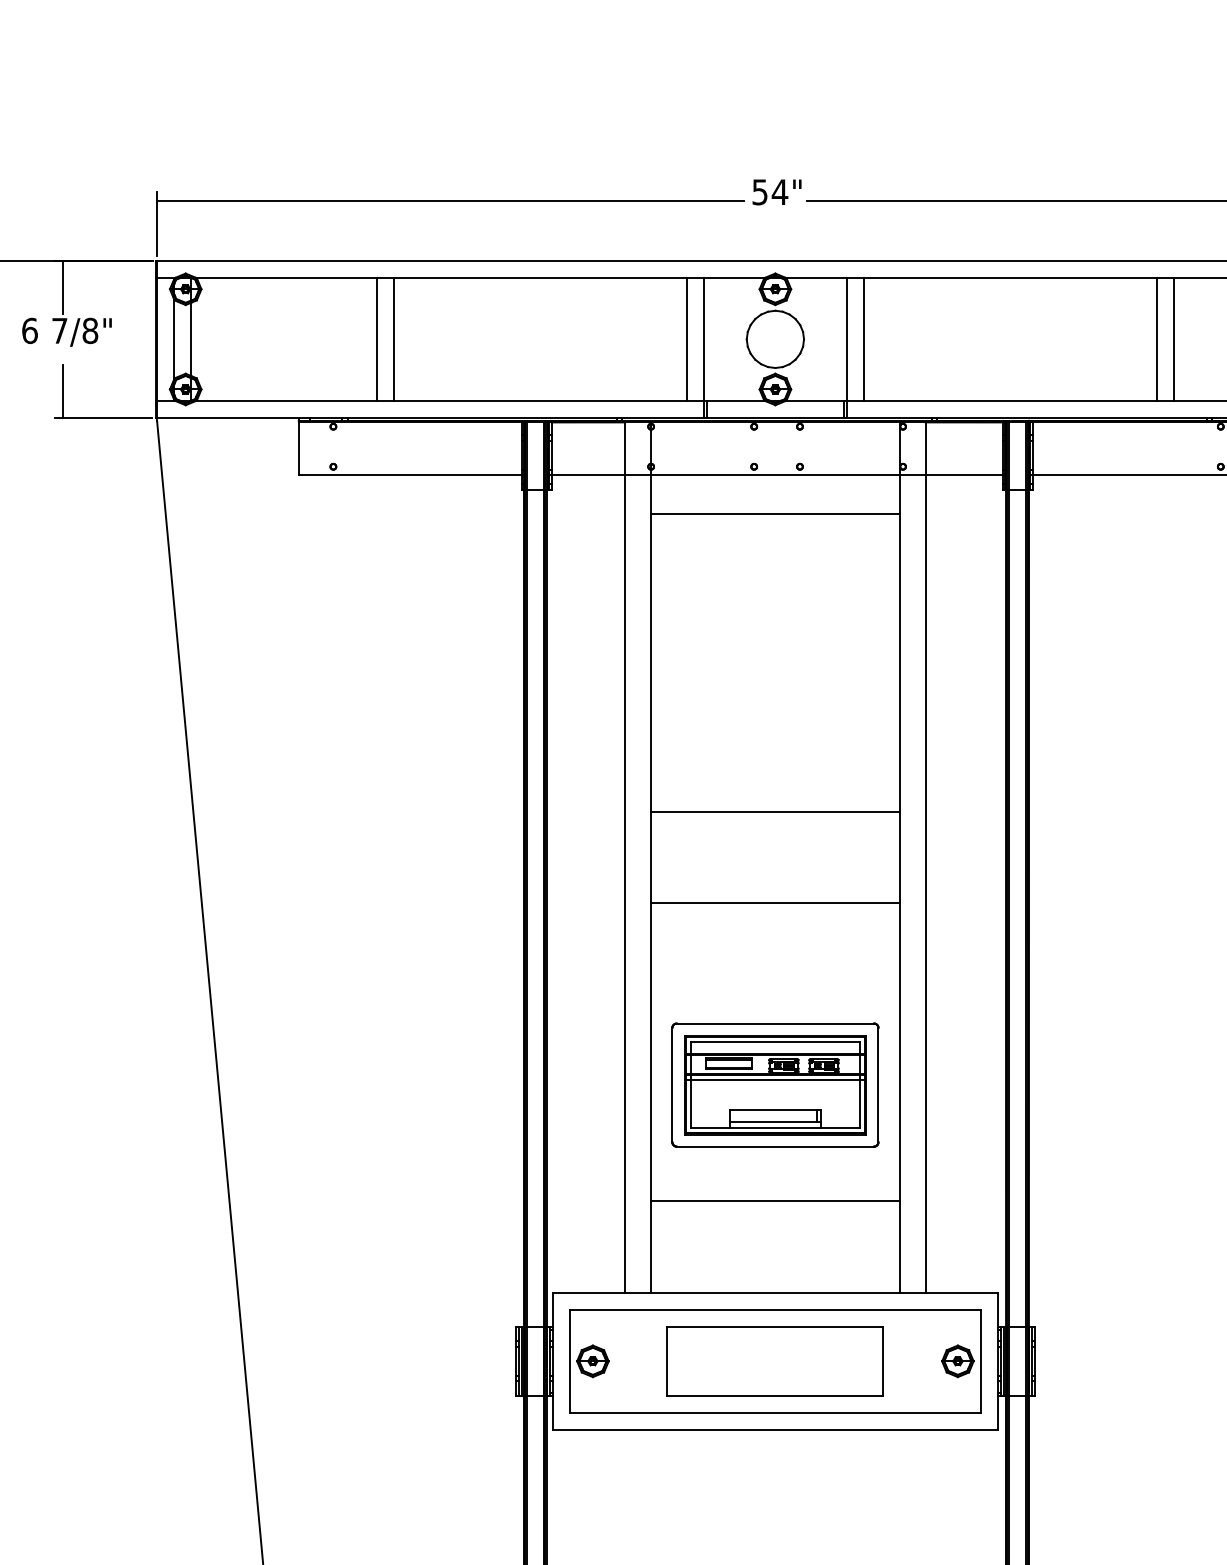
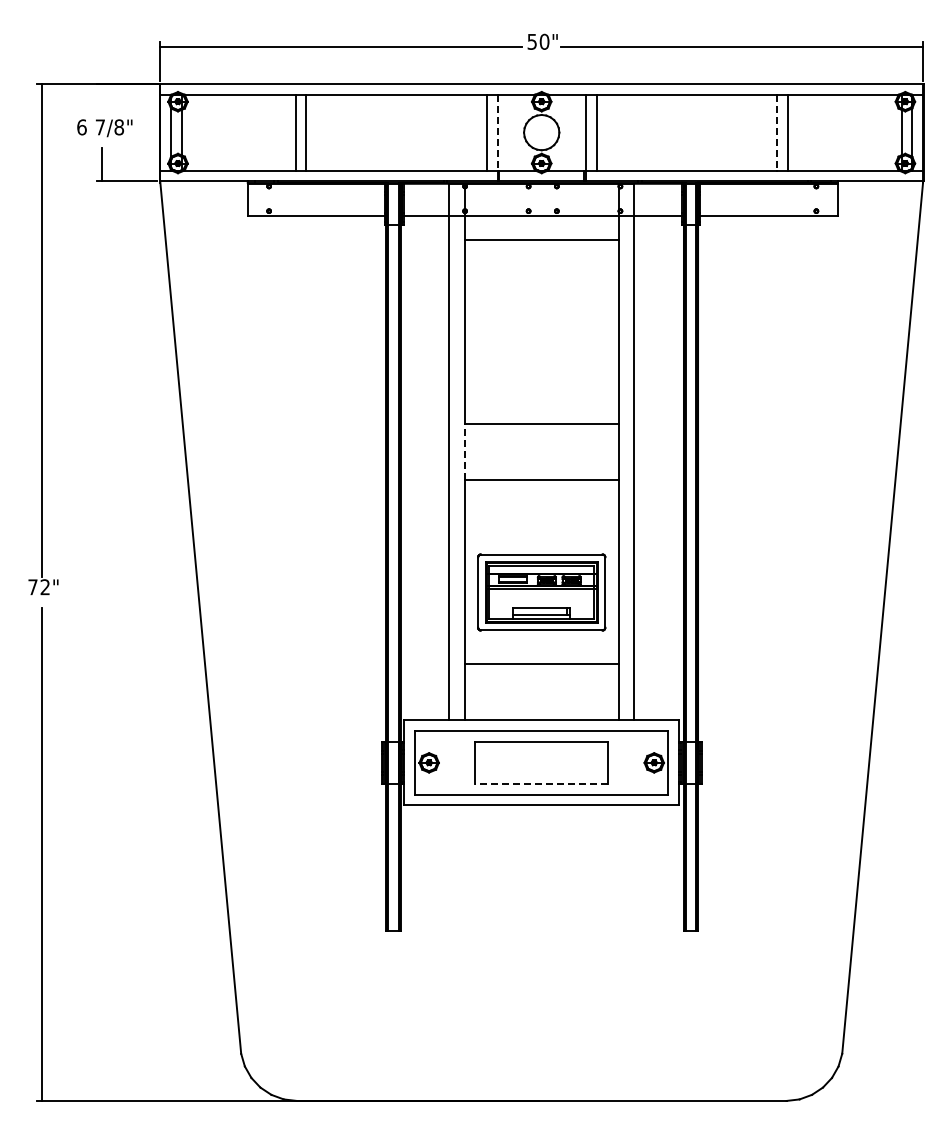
text: (779, 191) -> (544, 41), 54" -> 50"
line: (63, 287) -> (102, 100), removed
line: (703, 339) -> (497, 132), solid -> dashed
line: (1157, 339) -> (777, 132), solid -> dashed
line: (650, 856) -> (464, 451), solid -> dashed
line: (775, 1396) -> (541, 784), solid -> dashed

